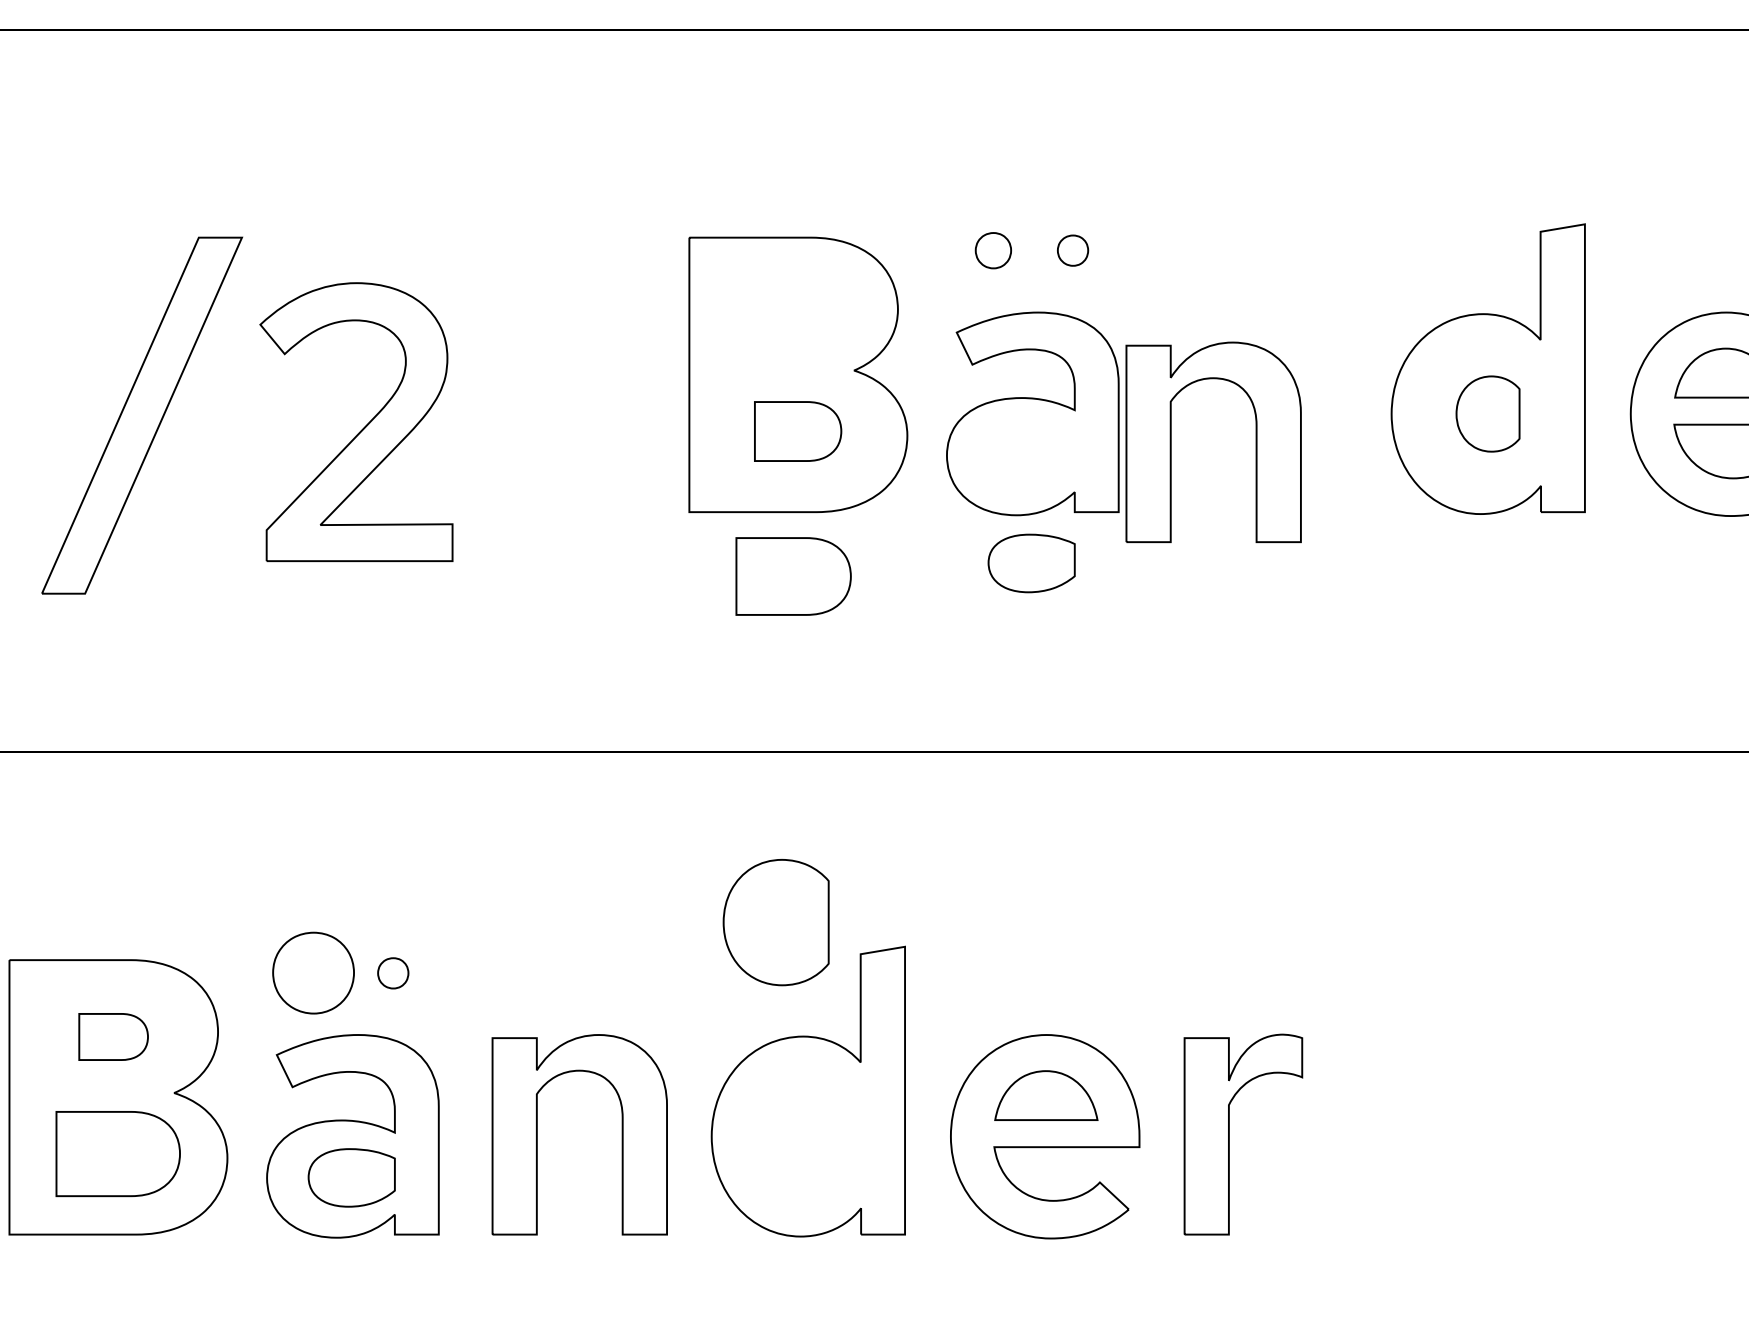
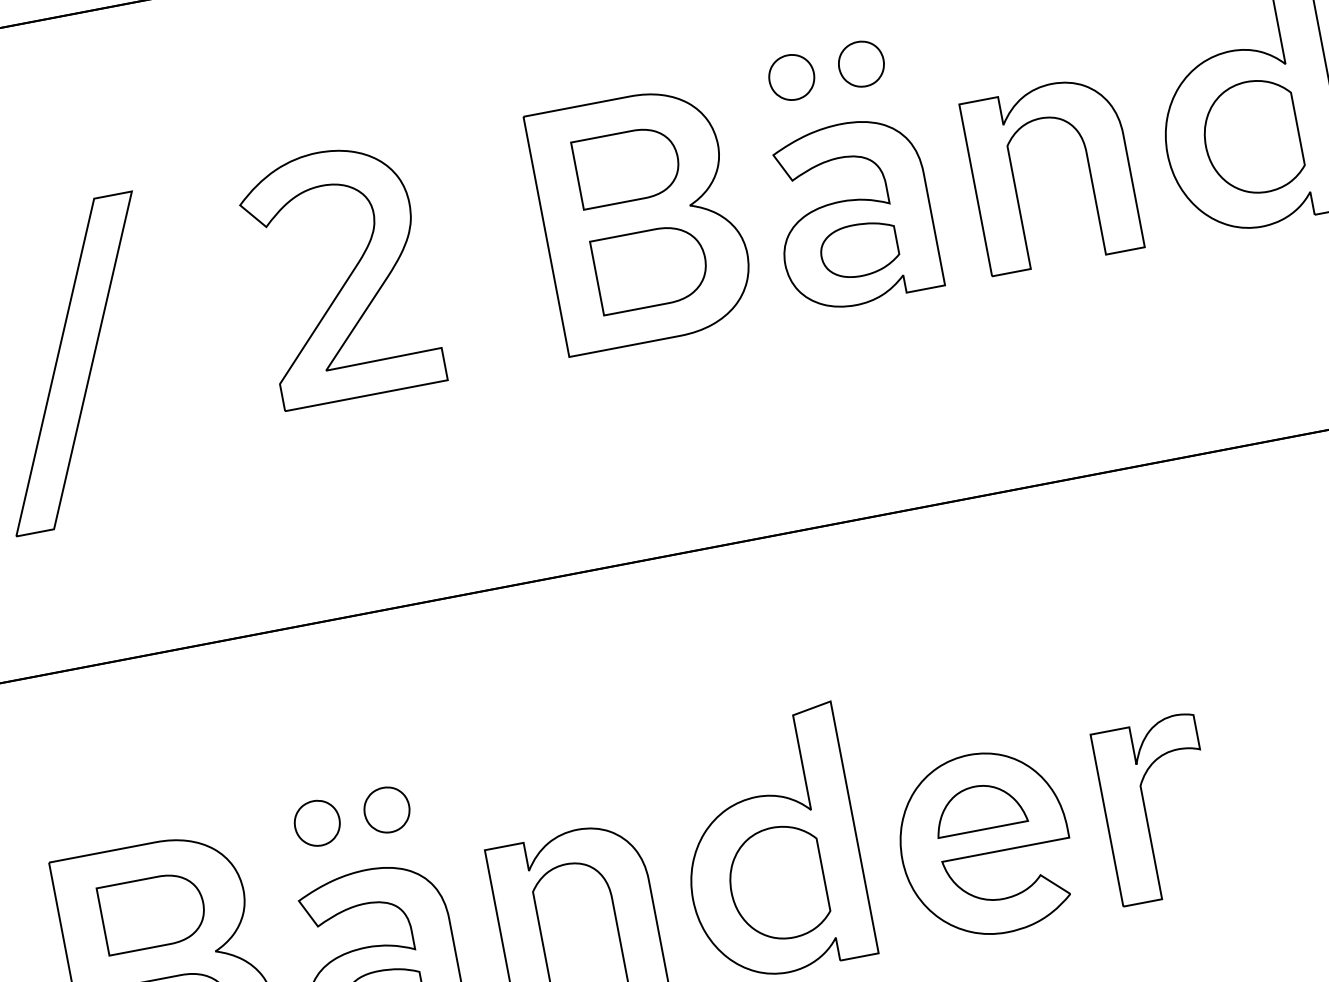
part: (993, 250) -> (791, 77), size x1.43
part: (1072, 250) -> (860, 64), size x1.67
part: (1487, 413) -> (1251, 137), size x1.67
part: (363, 427) -> (347, 278), moved
part: (797, 431) -> (650, 268), size x1.43
part: (1171, 441) -> (1014, 180), moved
part: (1031, 563) -> (859, 250), moved
part: (793, 576) -> (627, 166), moved
part: (775, 922) -> (776, 883), moved
part: (313, 973) -> (317, 823), size x0.62
part: (393, 973) -> (387, 810), size x1.67
part: (113, 1036) -> (152, 912), size x1.67

